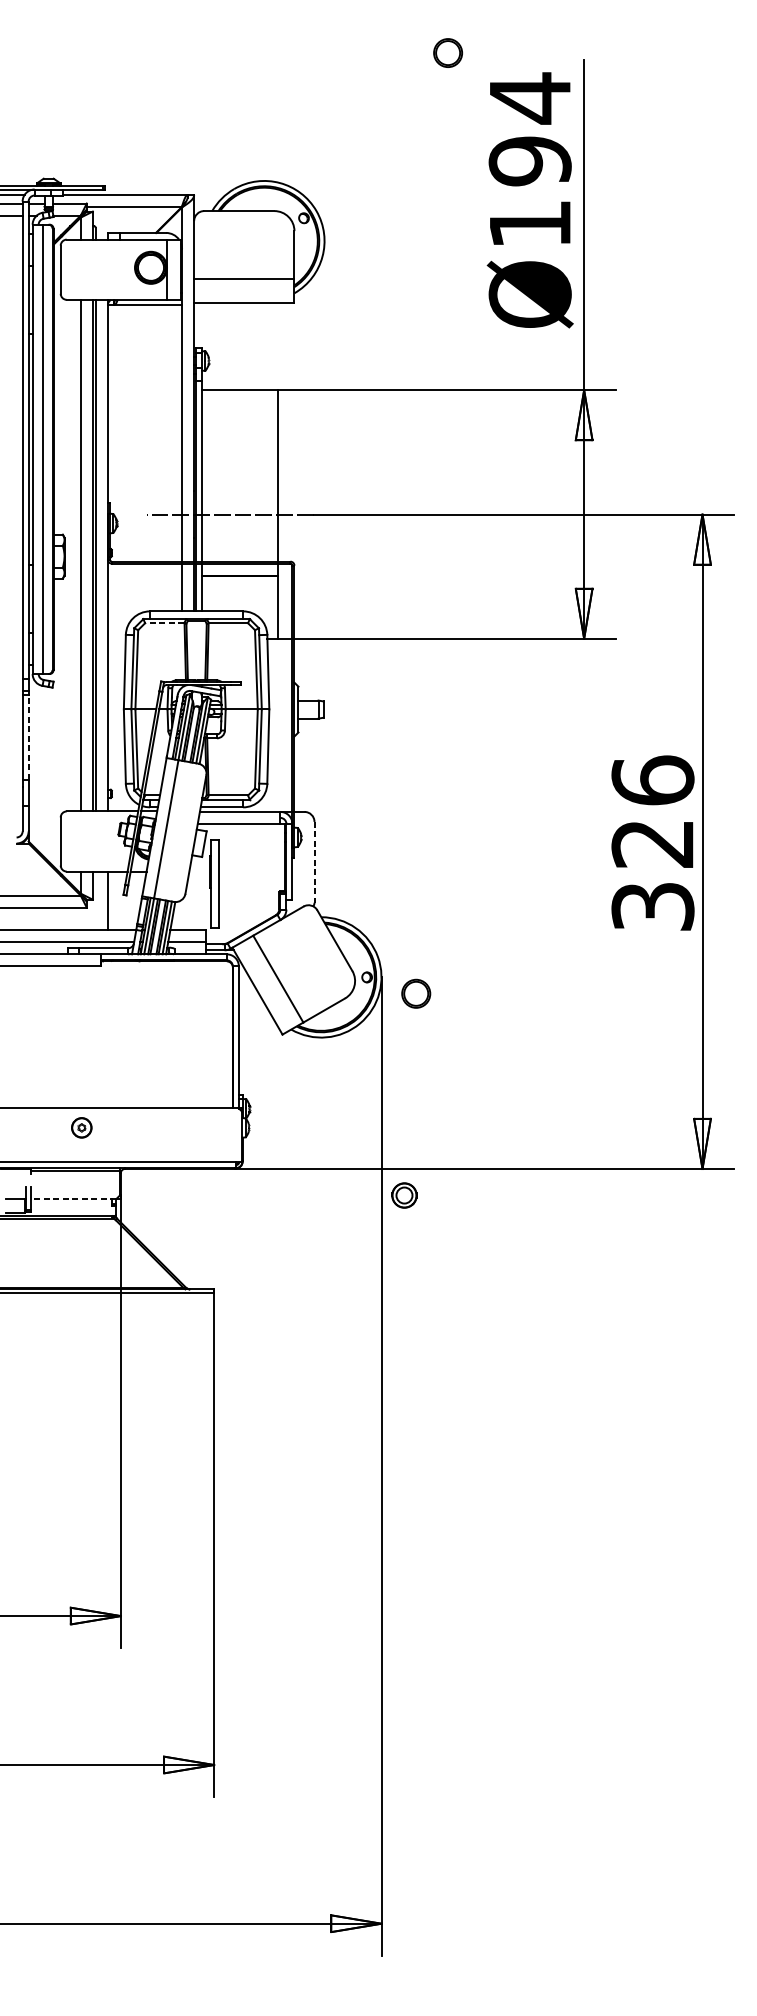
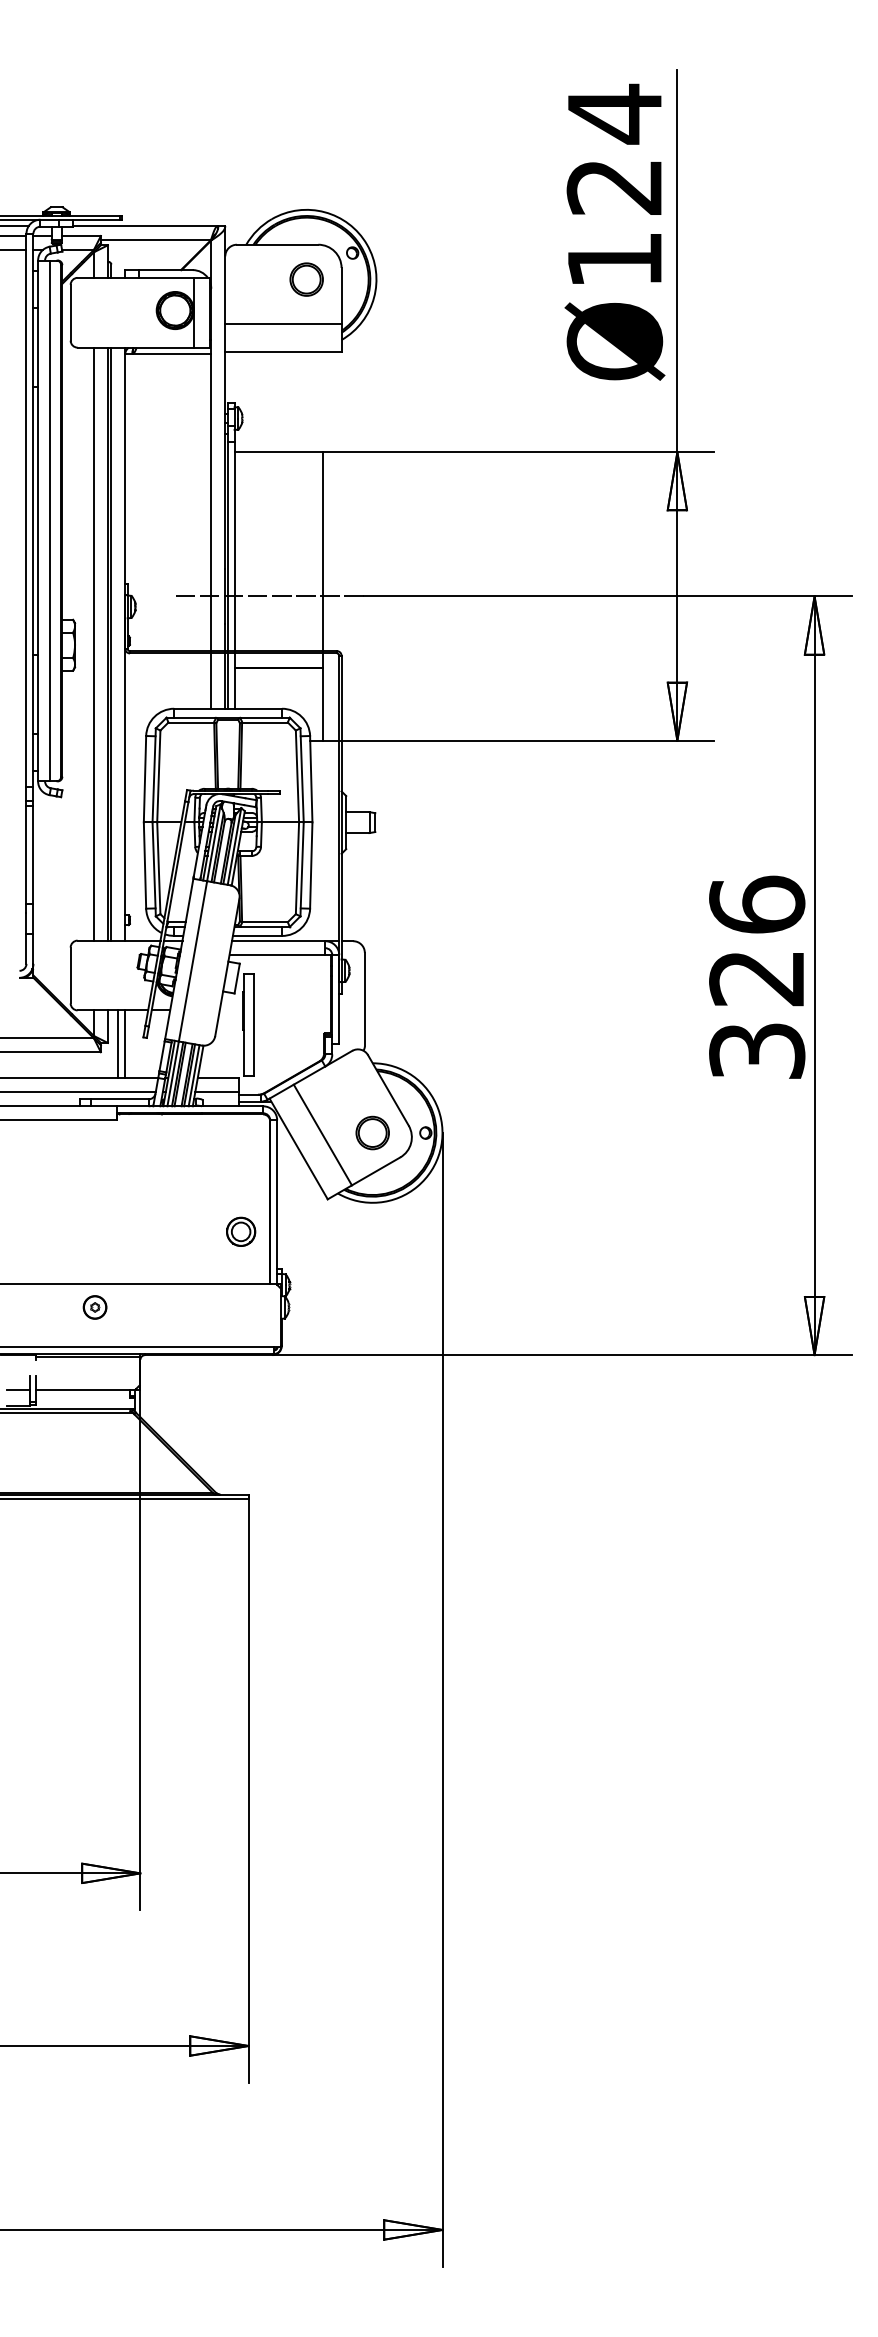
part: (447, 52) -> (306, 279), moved
text: (529, 161) -> (614, 187), Ø194 -> Ø124
line: (164, 623) -> (191, 722), dashed -> solid
line: (28, 737) -> (33, 854), dashed -> solid
line: (314, 862) -> (364, 999), dashed -> solid
line: (102, 901) -> (118, 1044), added
part: (416, 993) -> (372, 1132), moved
part: (404, 1195) -> (241, 1231), moved
line: (73, 1199) -> (85, 1390), dashed -> solid

